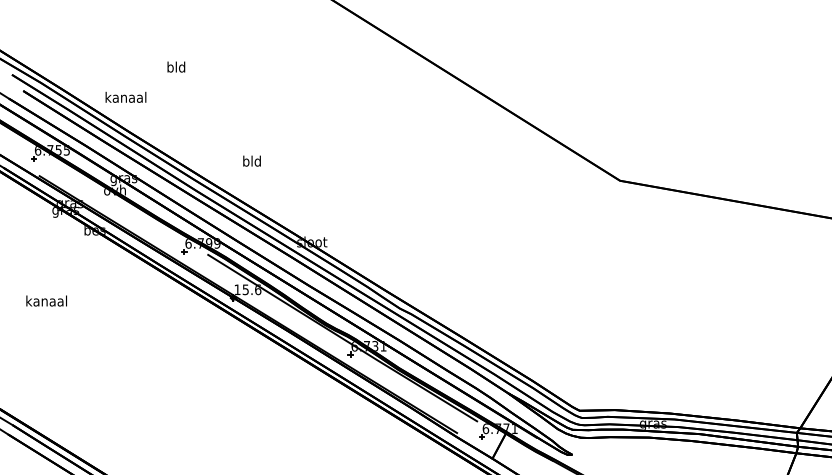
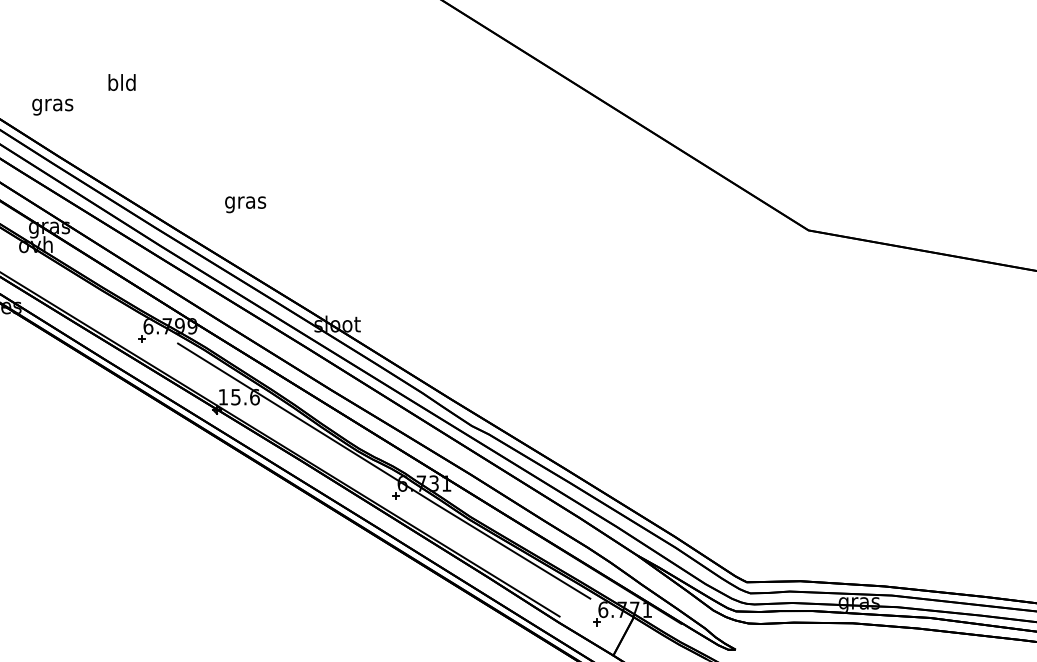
text: (176, 66) -> (122, 81), moved
text: (125, 98) -> (51, 104), kanaal -> gras
text: (251, 162) -> (244, 202), bld -> gras

